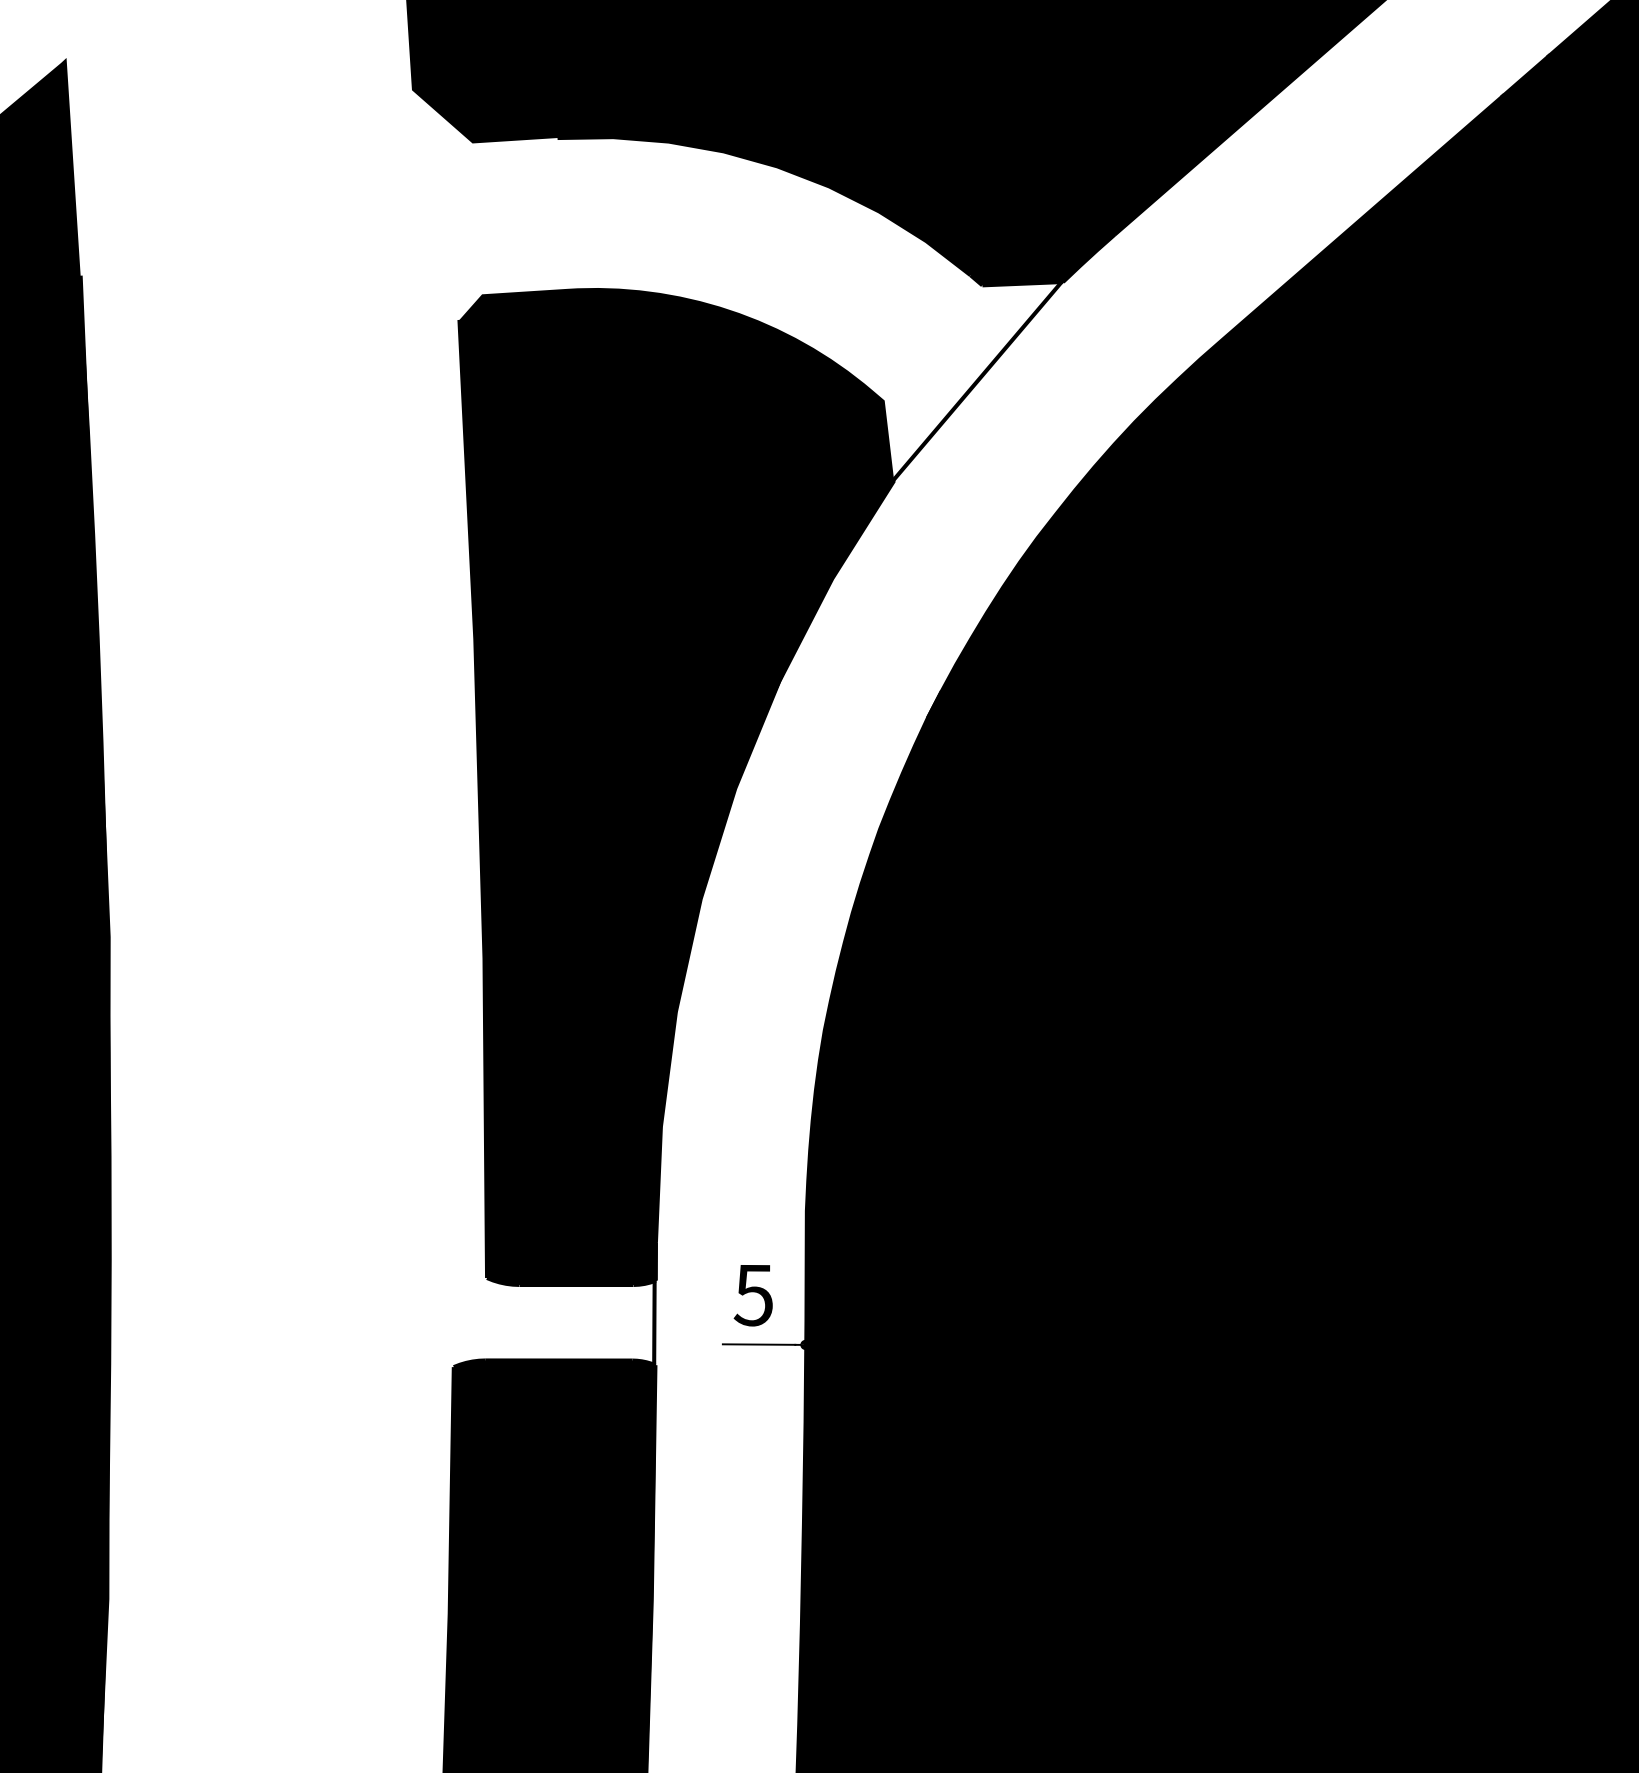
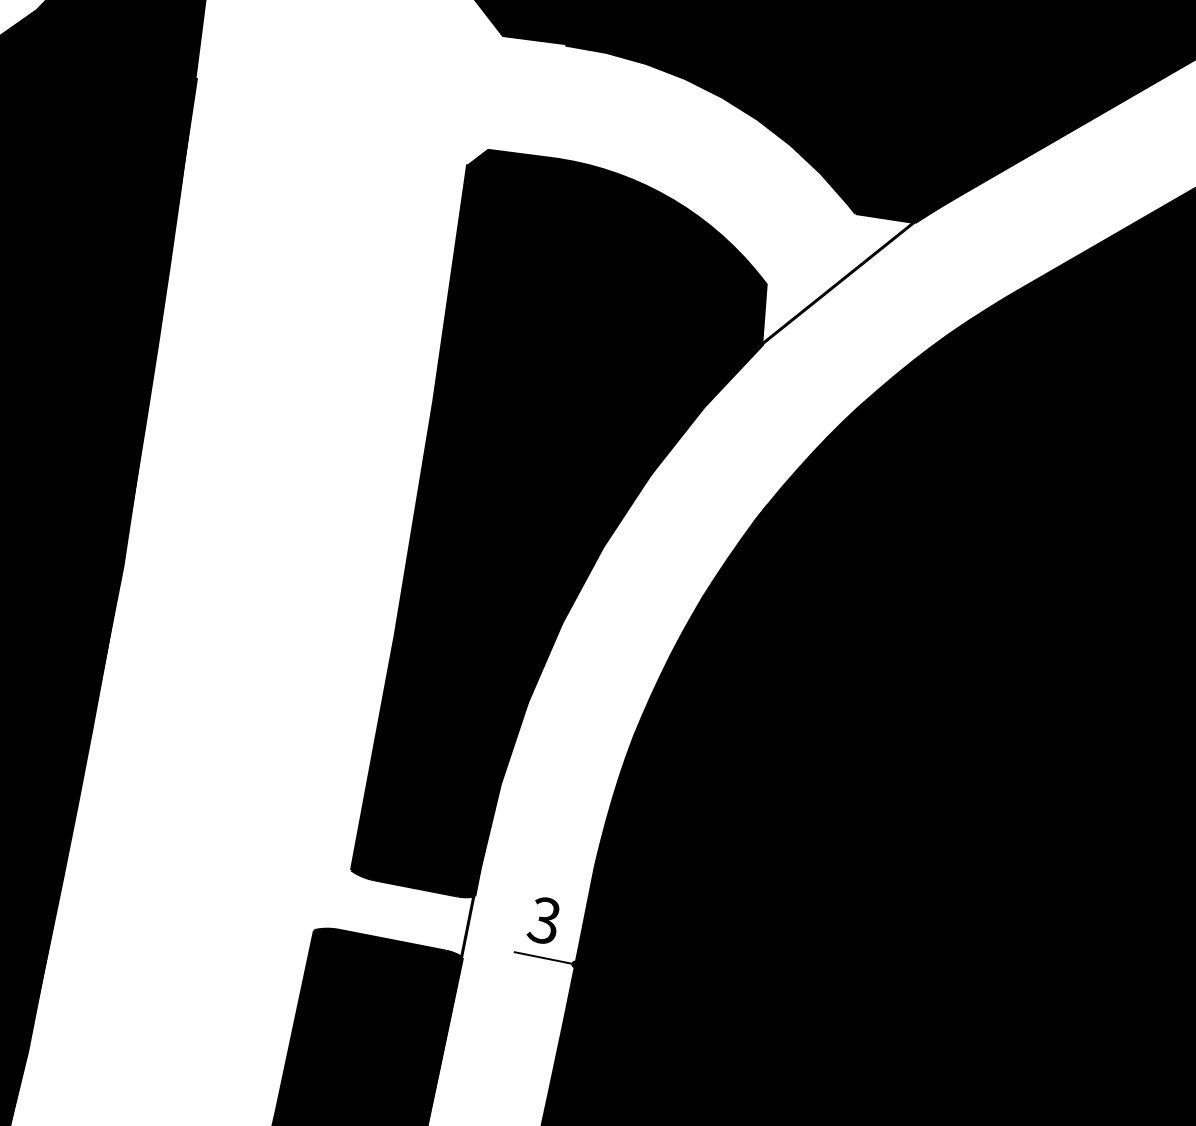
text: (752, 1295) -> (543, 920), 5 -> 3

